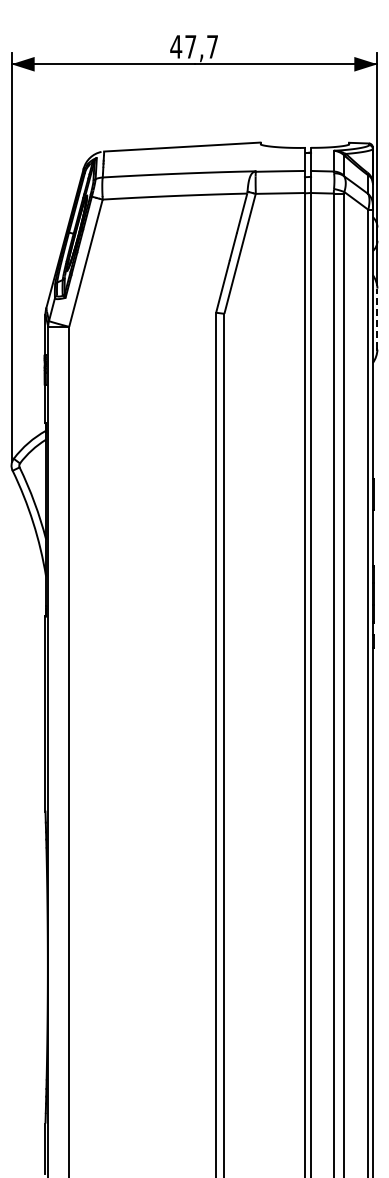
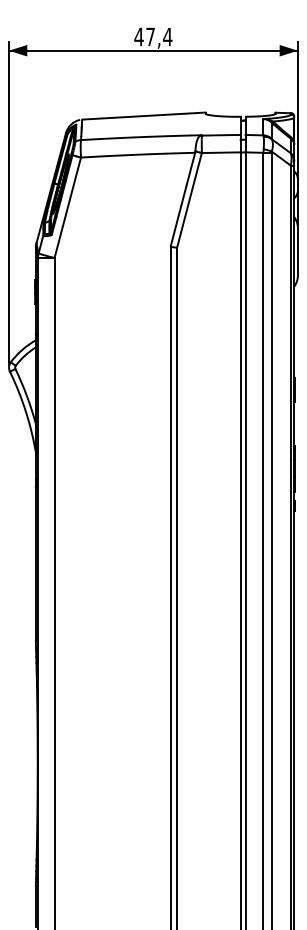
text: (212, 46) -> (167, 36), 47,7 -> 47,4
line: (377, 318) -> (297, 251), dashed -> solid

